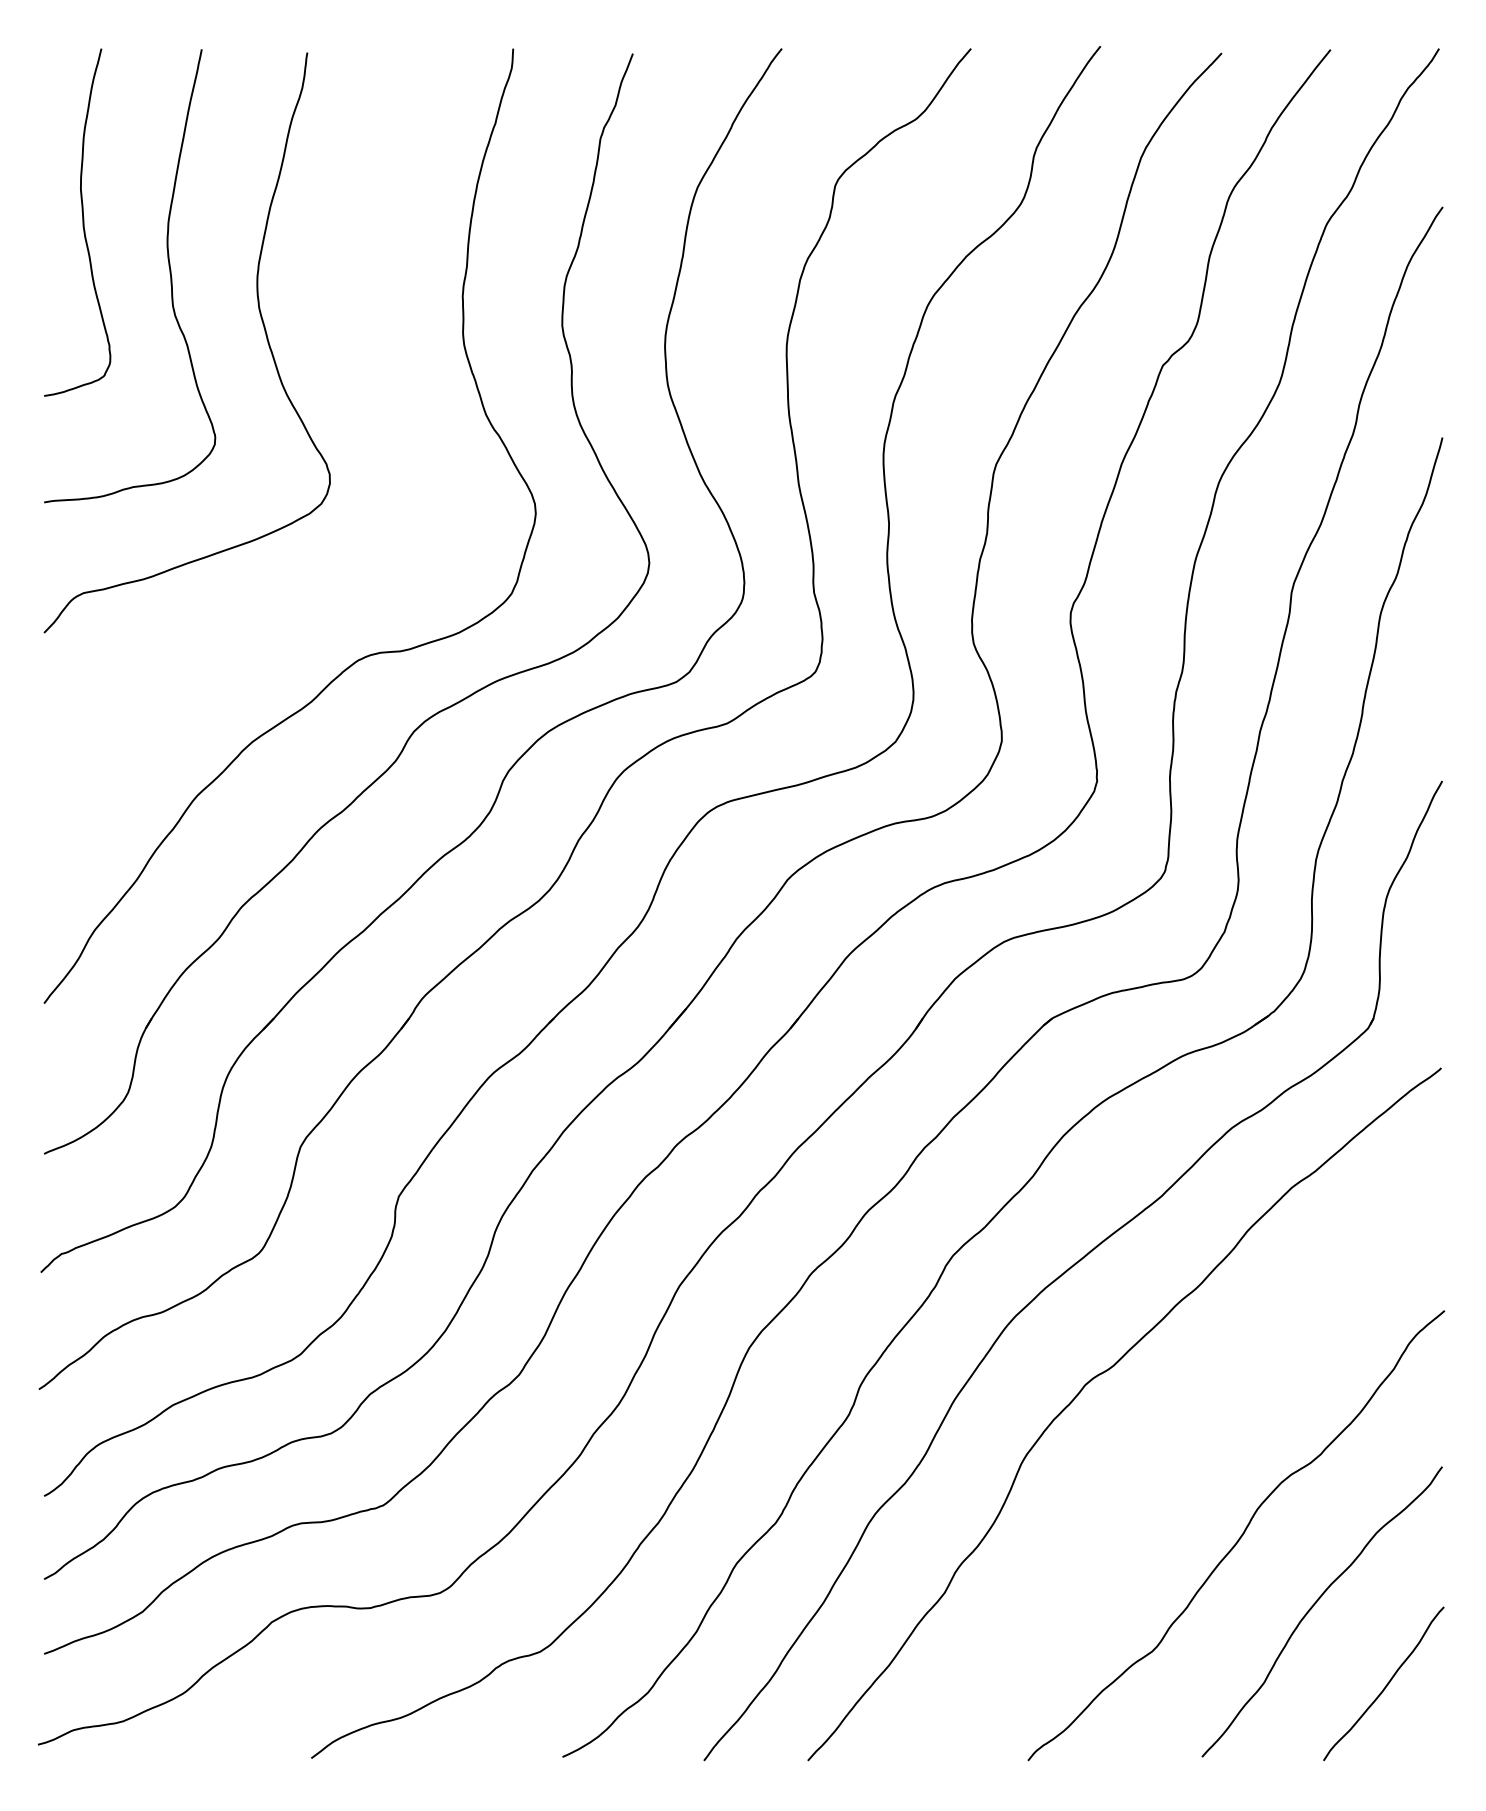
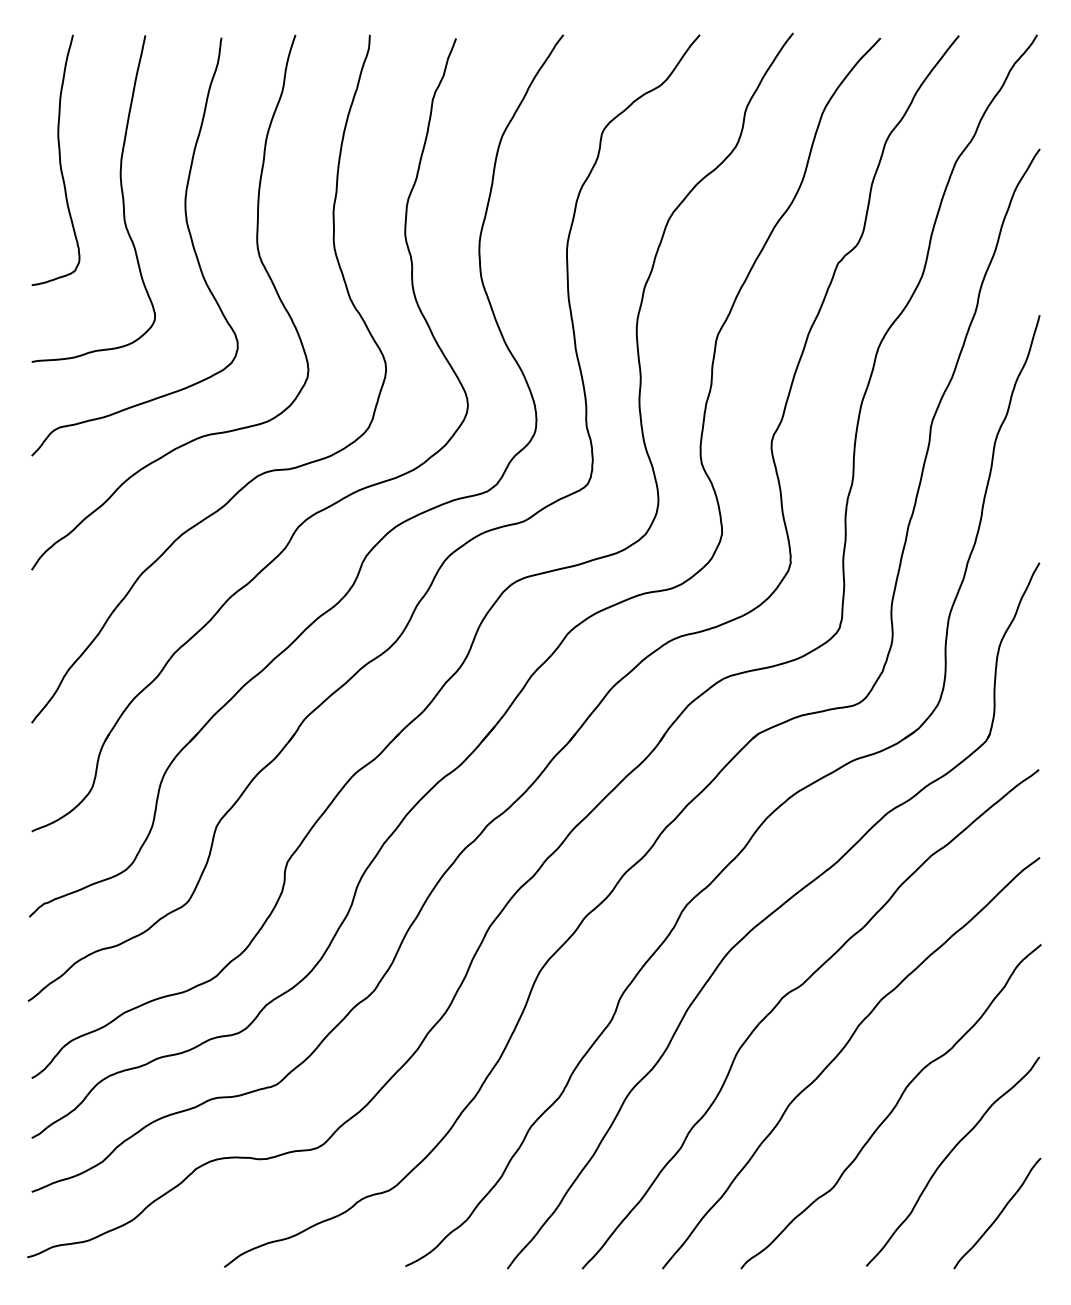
curve: (361, 362) -> (260, 261), added
curve: (1164, 1463) -> (839, 1054), added

